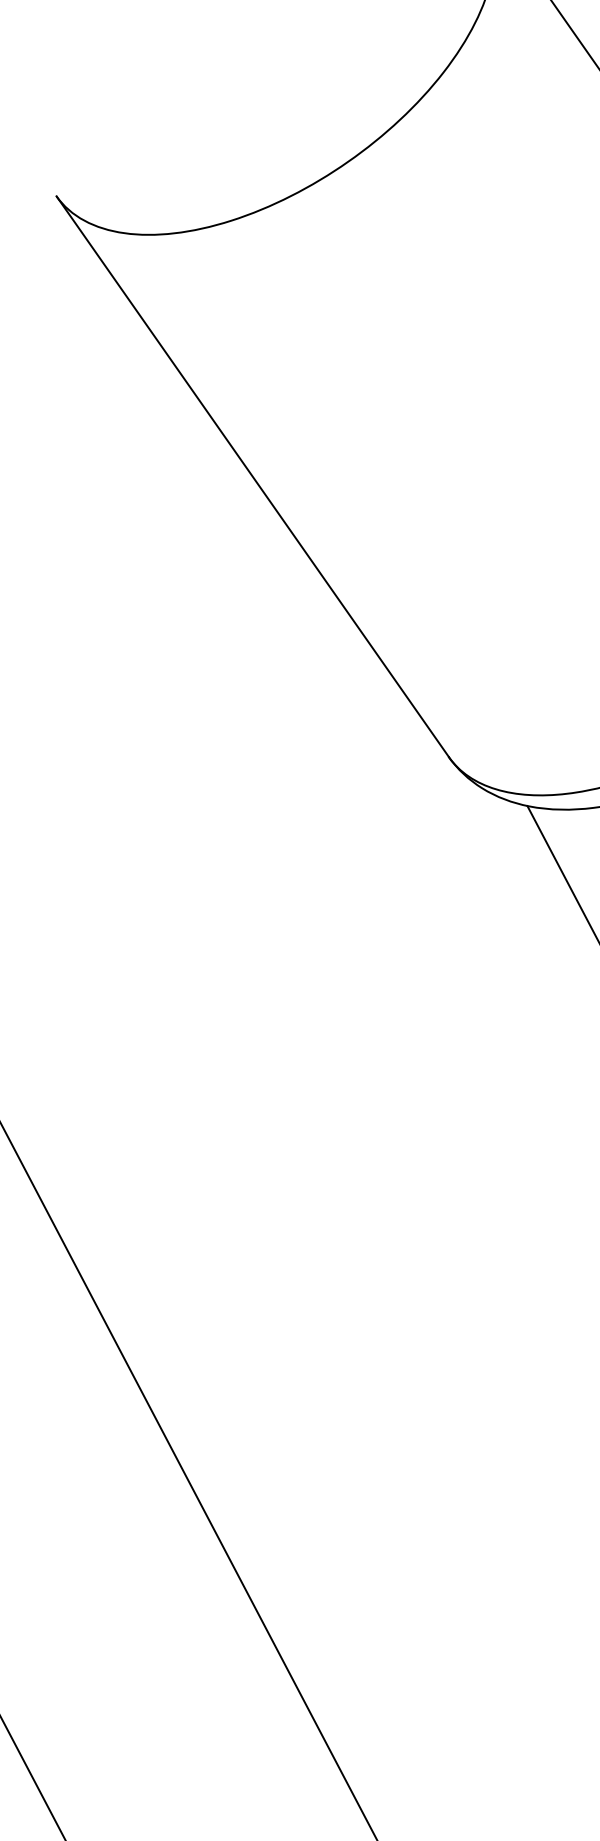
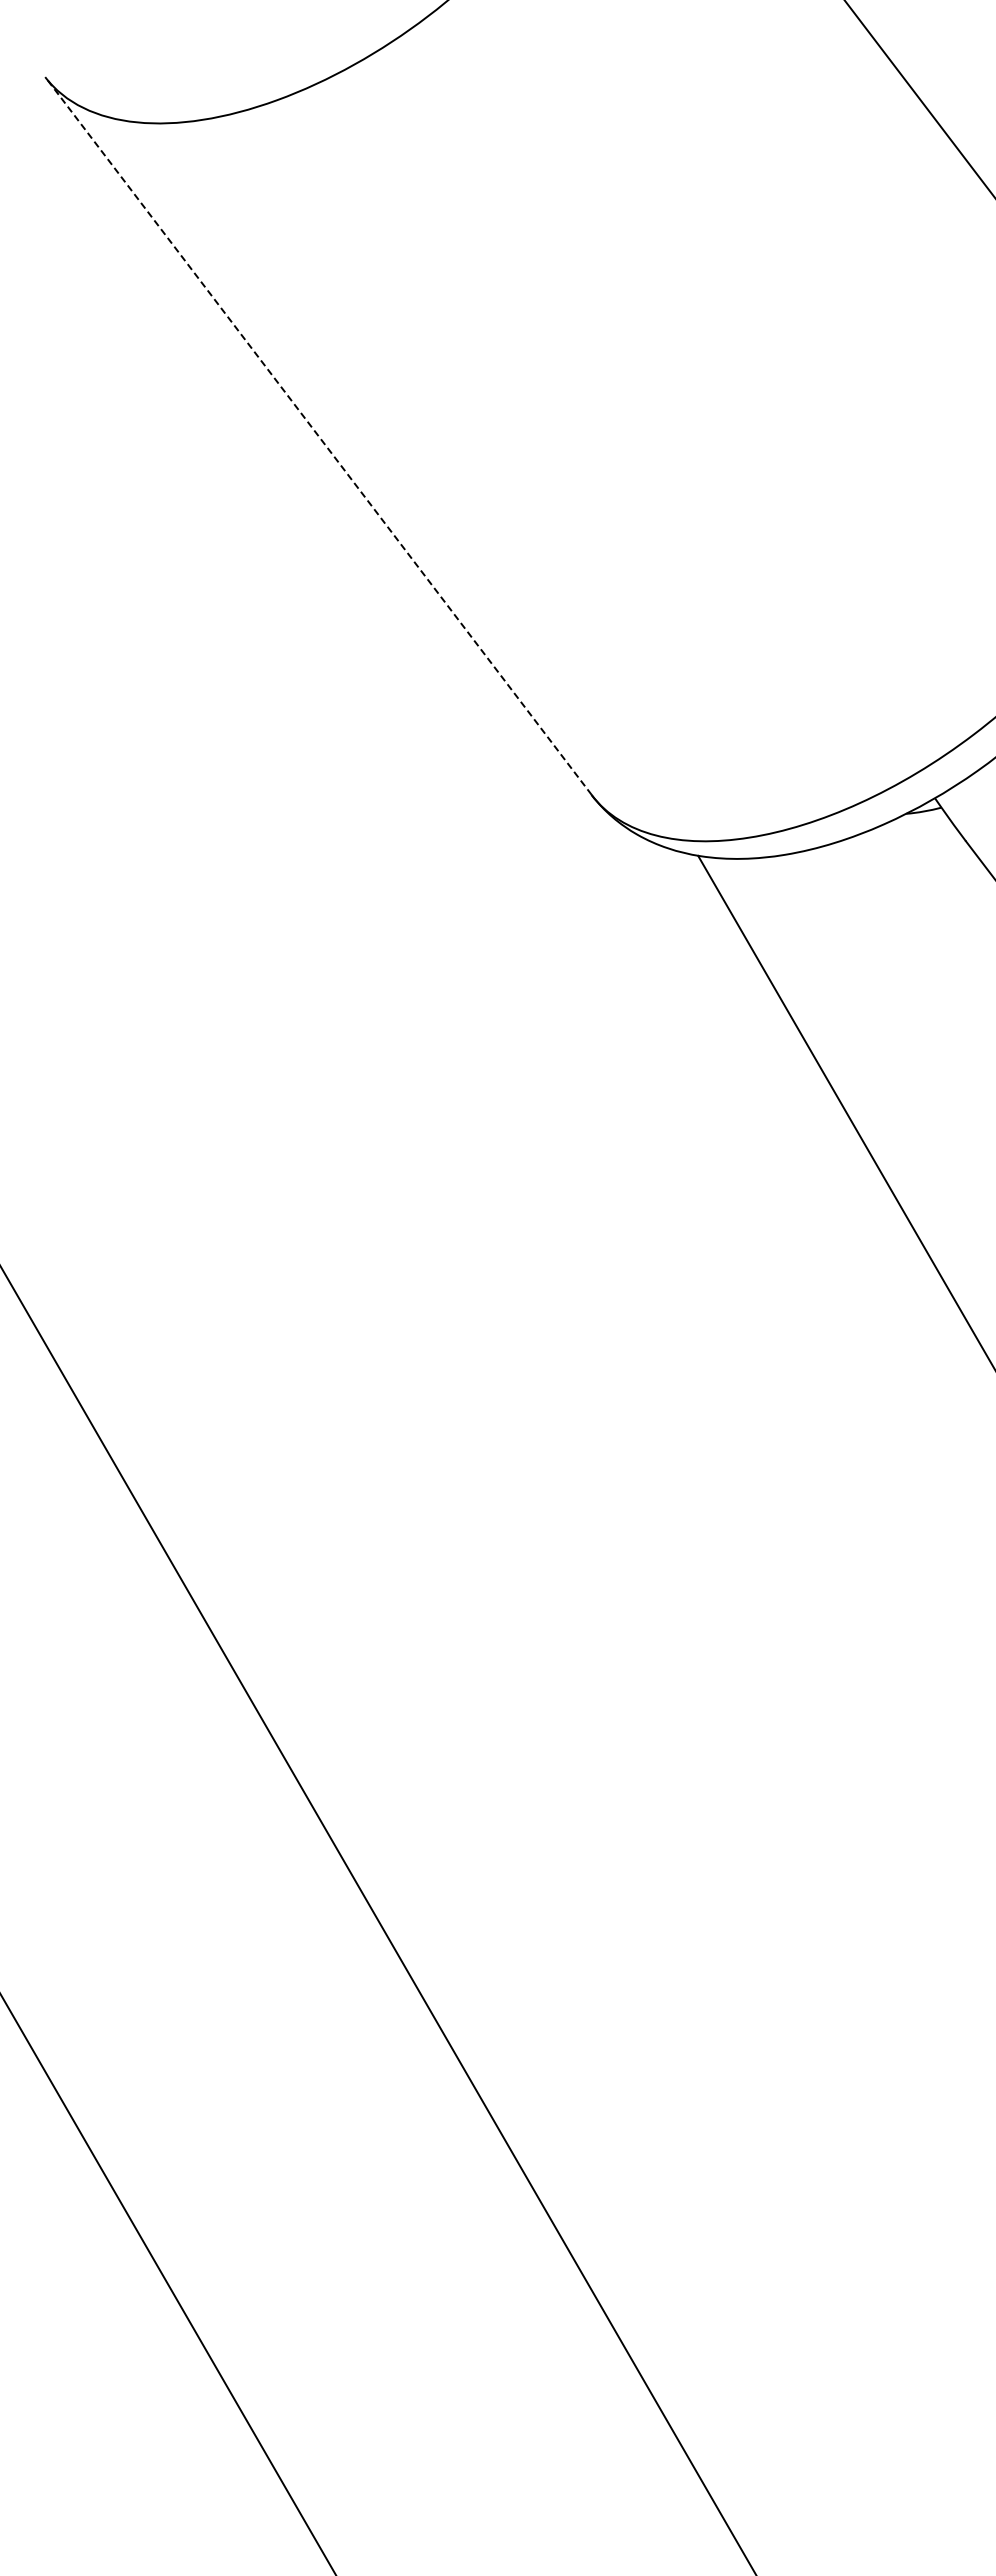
line: (252, 476) -> (318, 436), solid -> dashed

